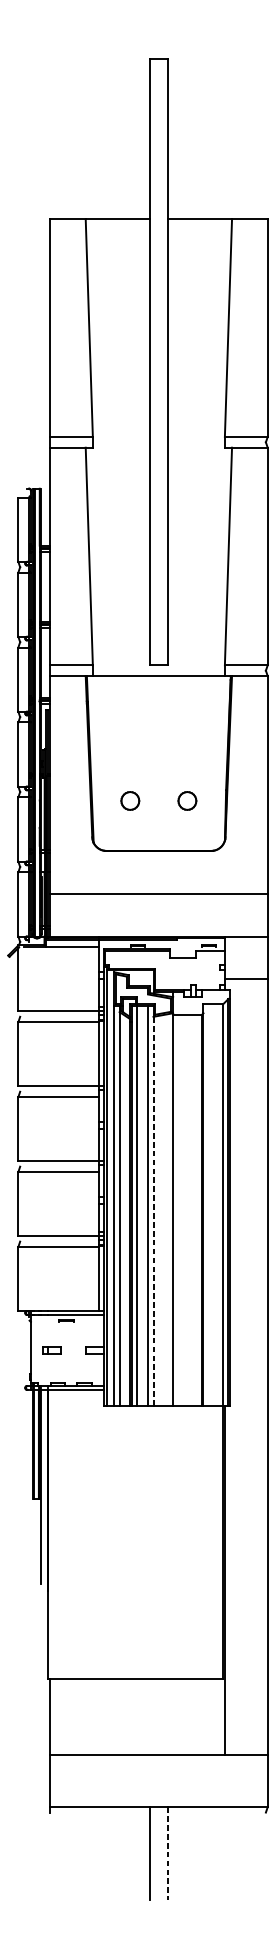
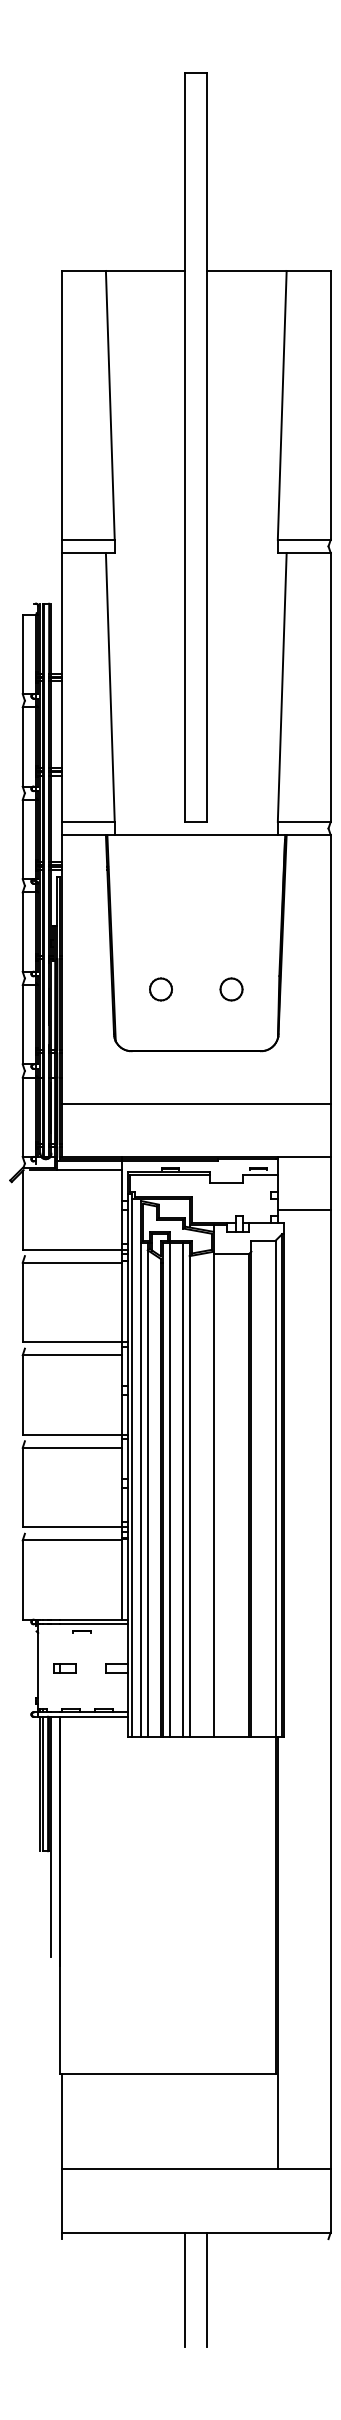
line: (153, 1210) -> (189, 1495), dashed -> solid
line: (167, 1854) -> (207, 2290), dashed -> solid

